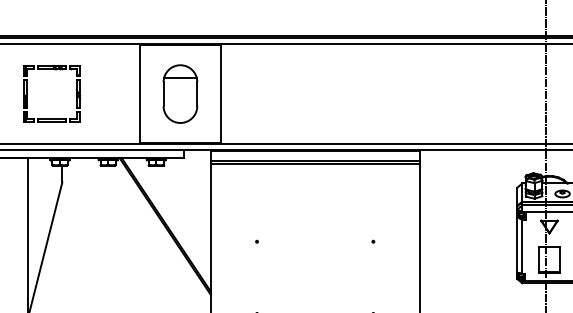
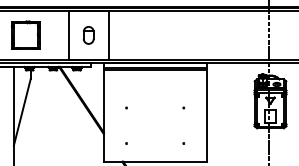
part: (179, 94) -> (88, 35), size x0.6

